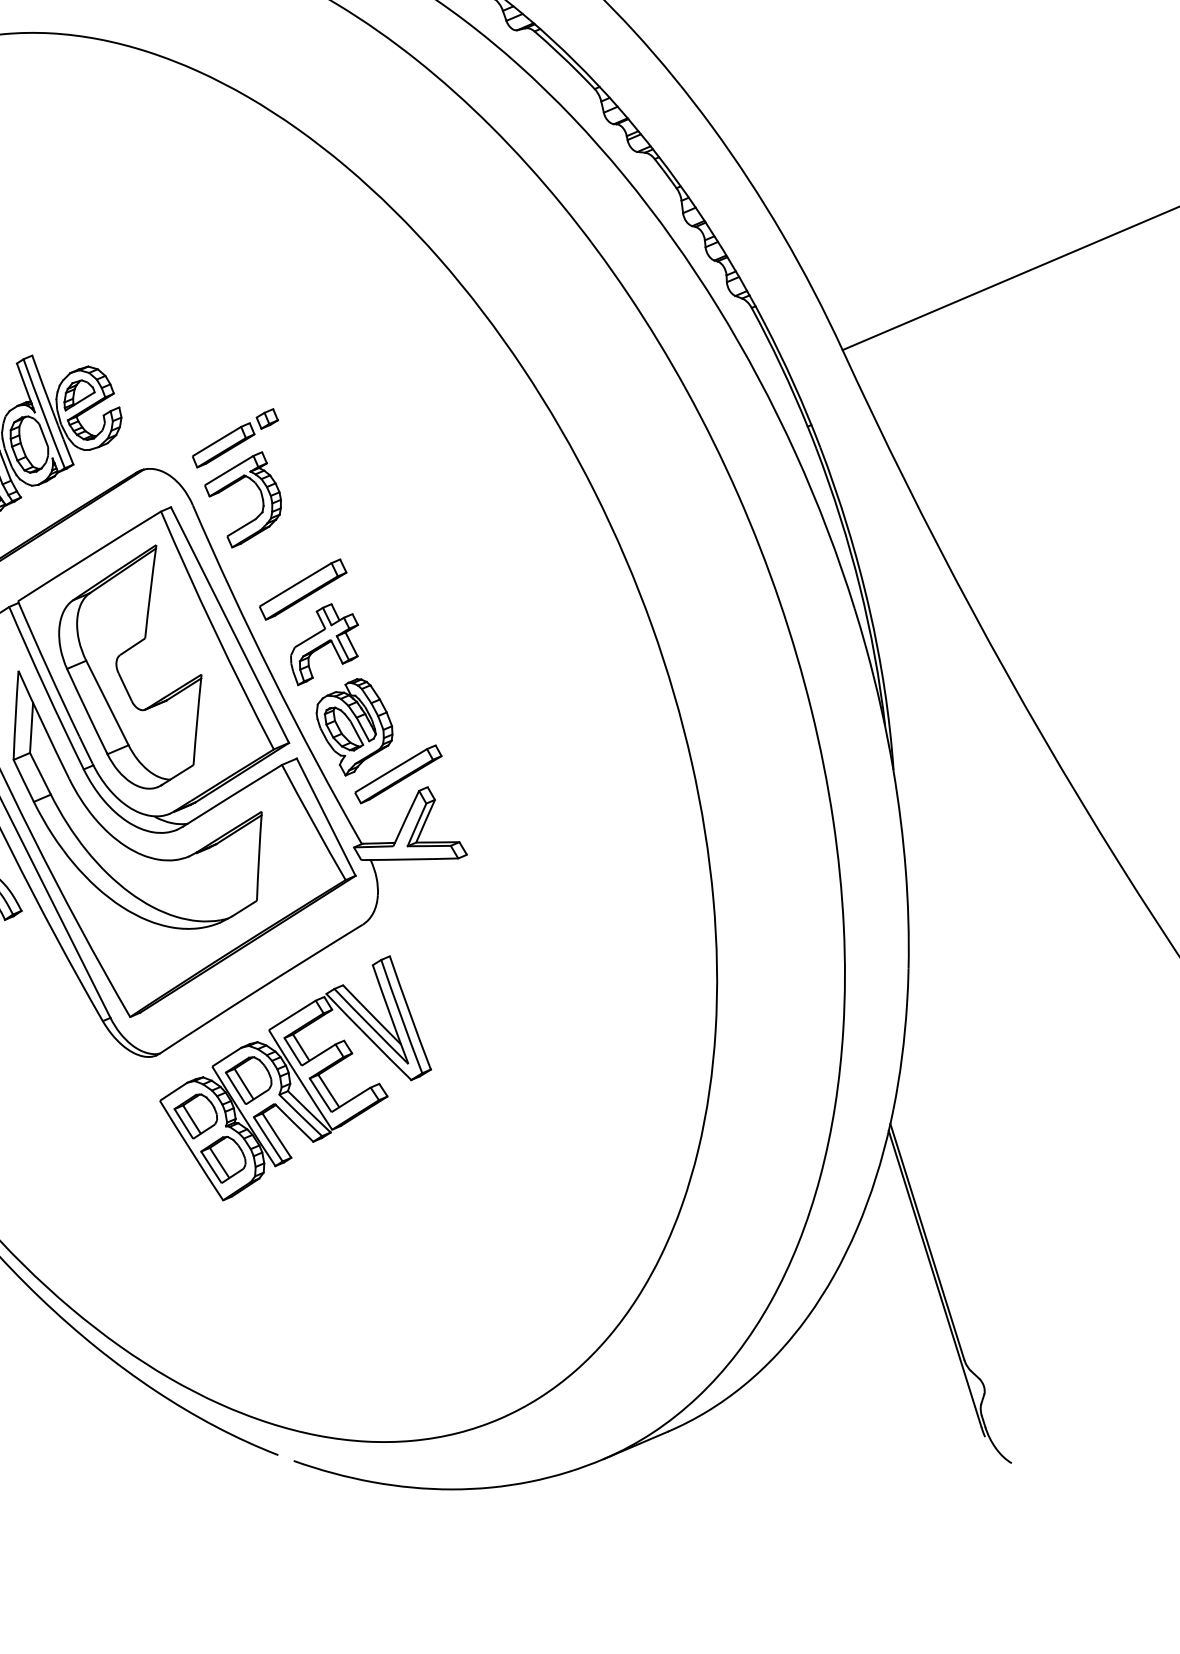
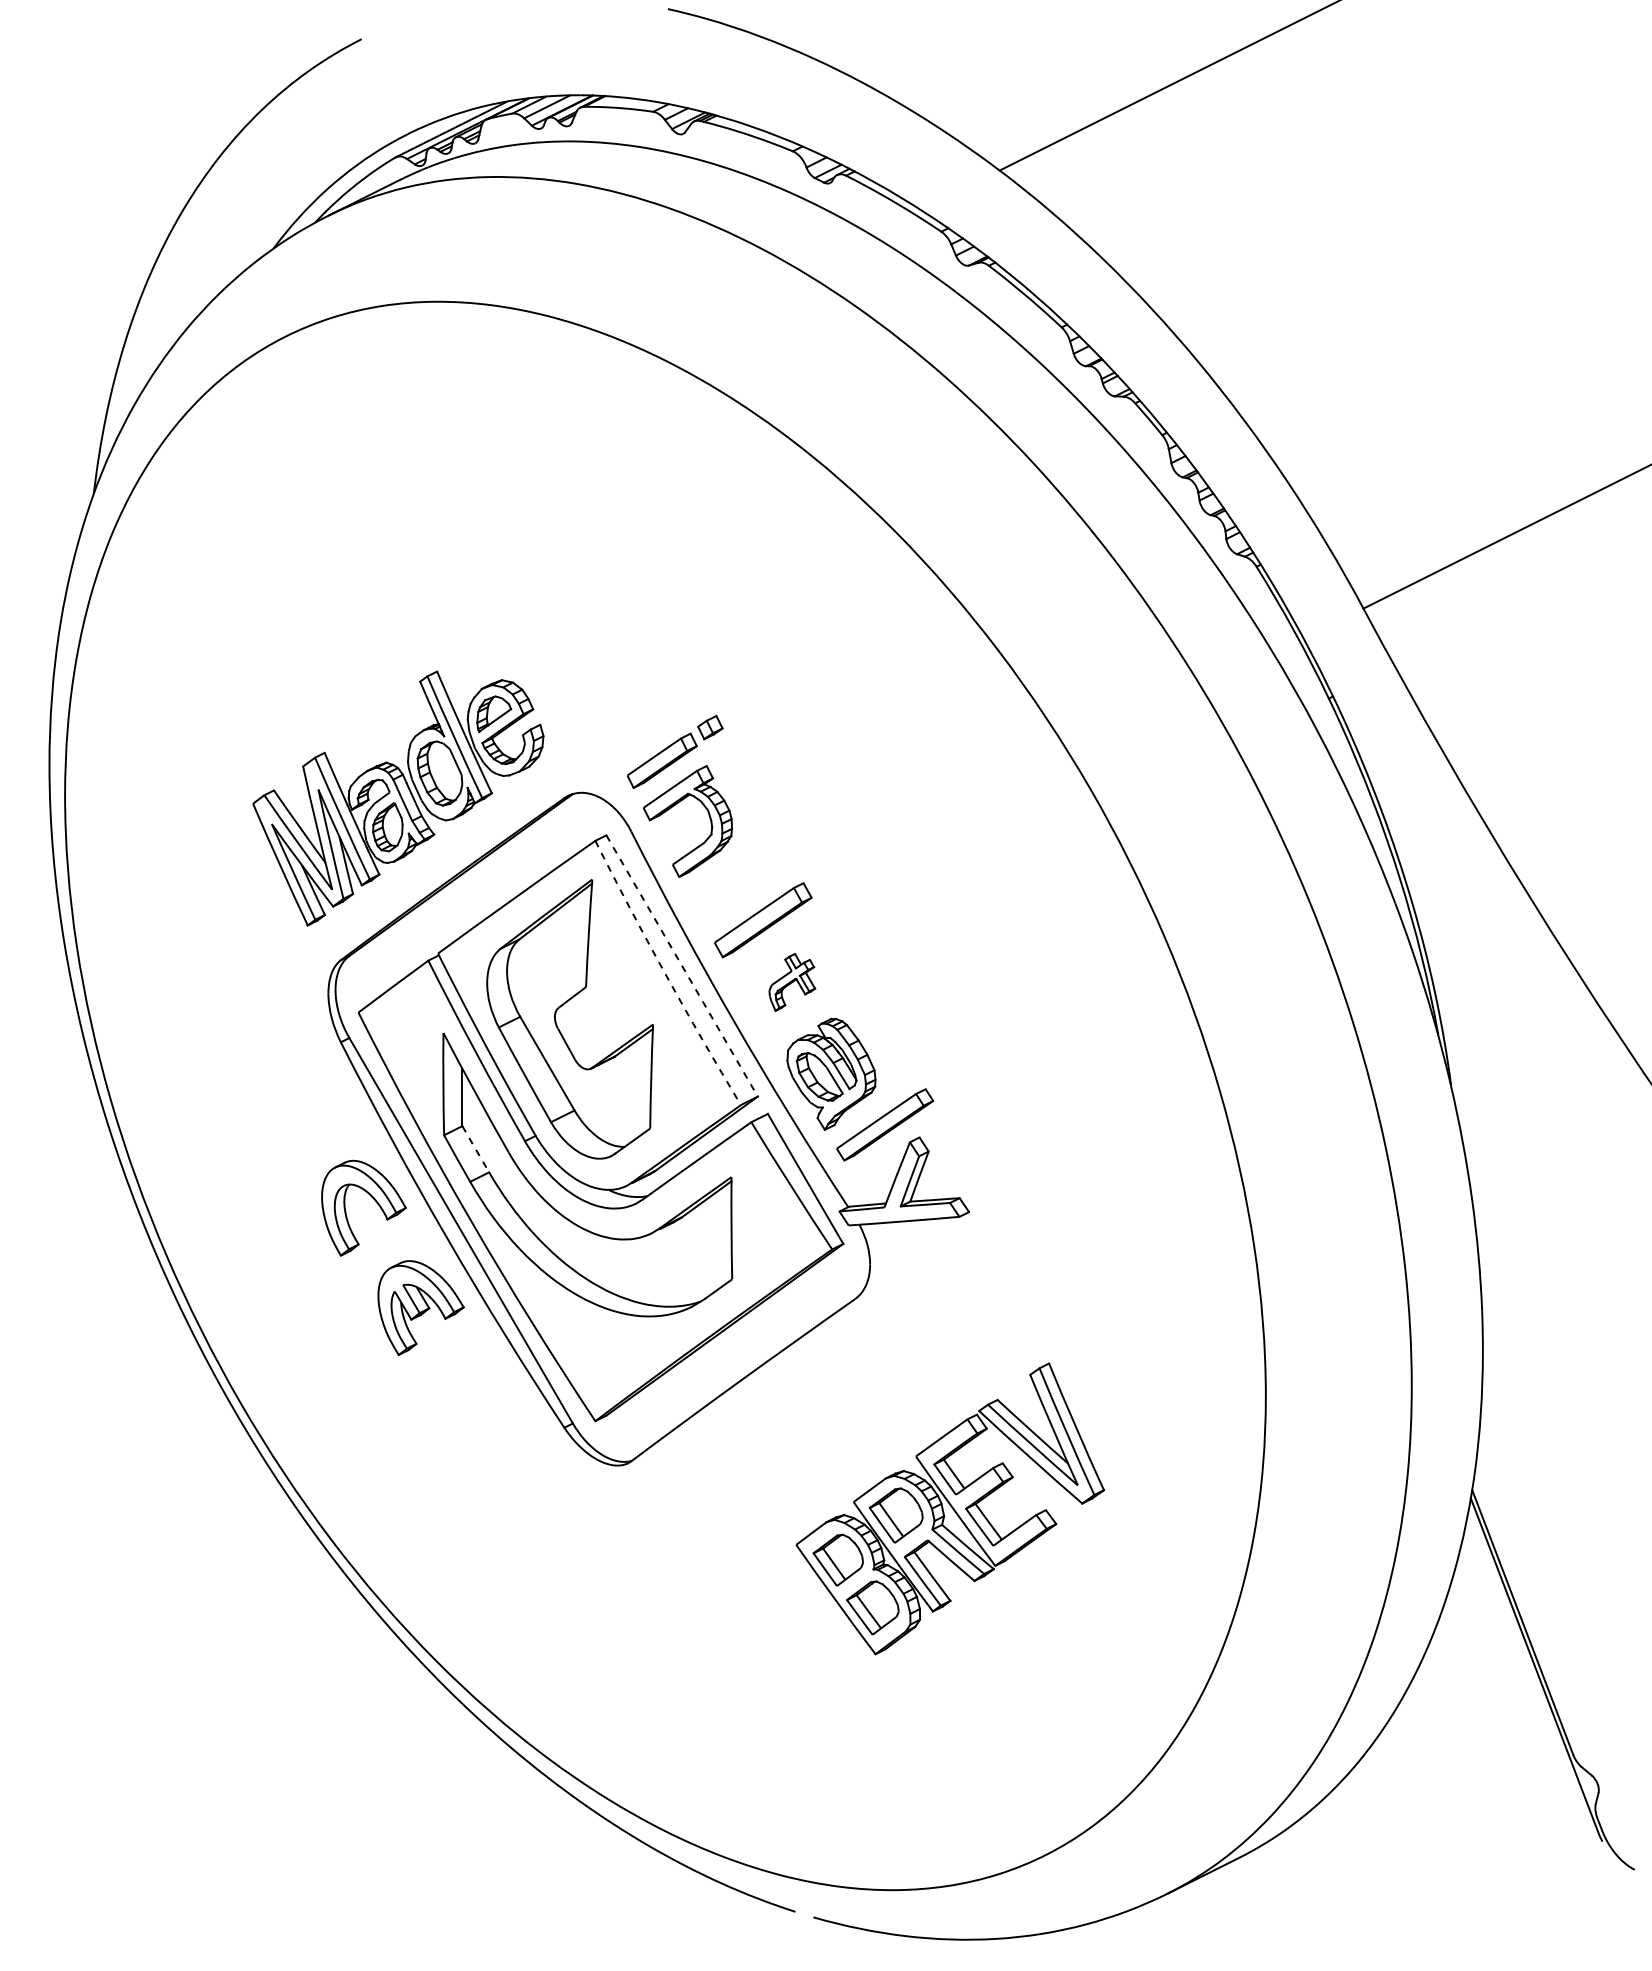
line: (230, 624) -> (682, 965), solid -> dashed
arc: (215, 631) -> (665, 974), solid -> dashed
part: (325, 645) -> (792, 982), size x0.6
line: (40, 773) -> (475, 1149), solid -> dashed
part: (296, 1077) -> (950, 1508), moved

